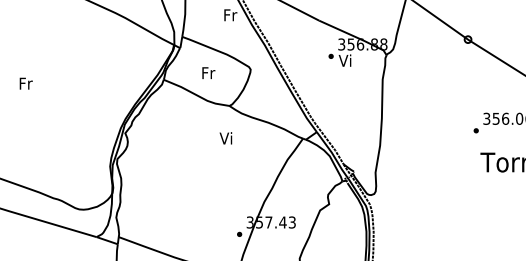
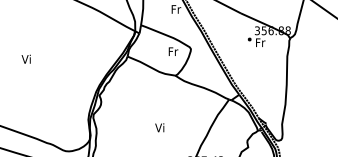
text: (345, 60) -> (260, 42), Vi -> Fr
text: (208, 73) -> (173, 51), moved
text: (25, 83) -> (26, 59), Fr -> Vi
text: (225, 138) -> (159, 127), moved

